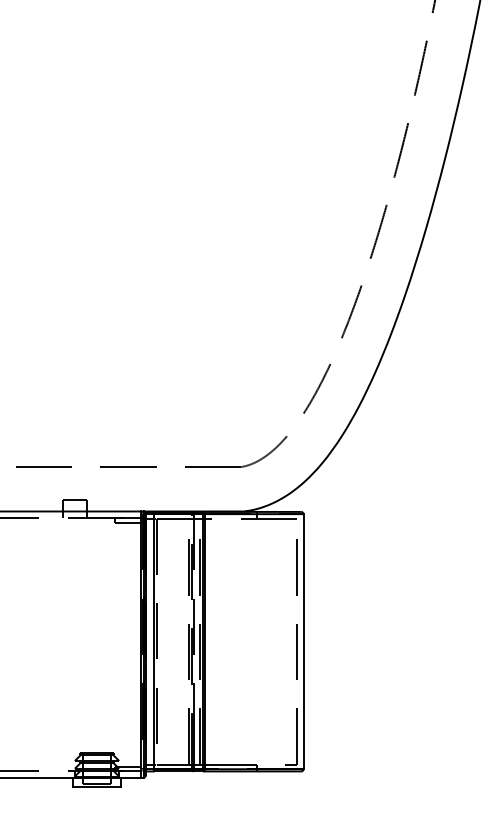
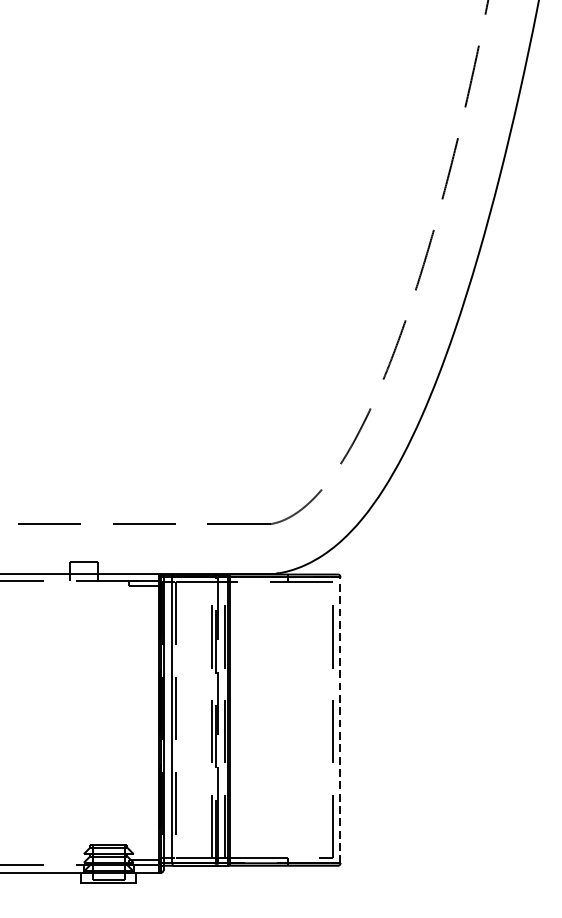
line: (303, 641) -> (340, 719), solid -> dashed

